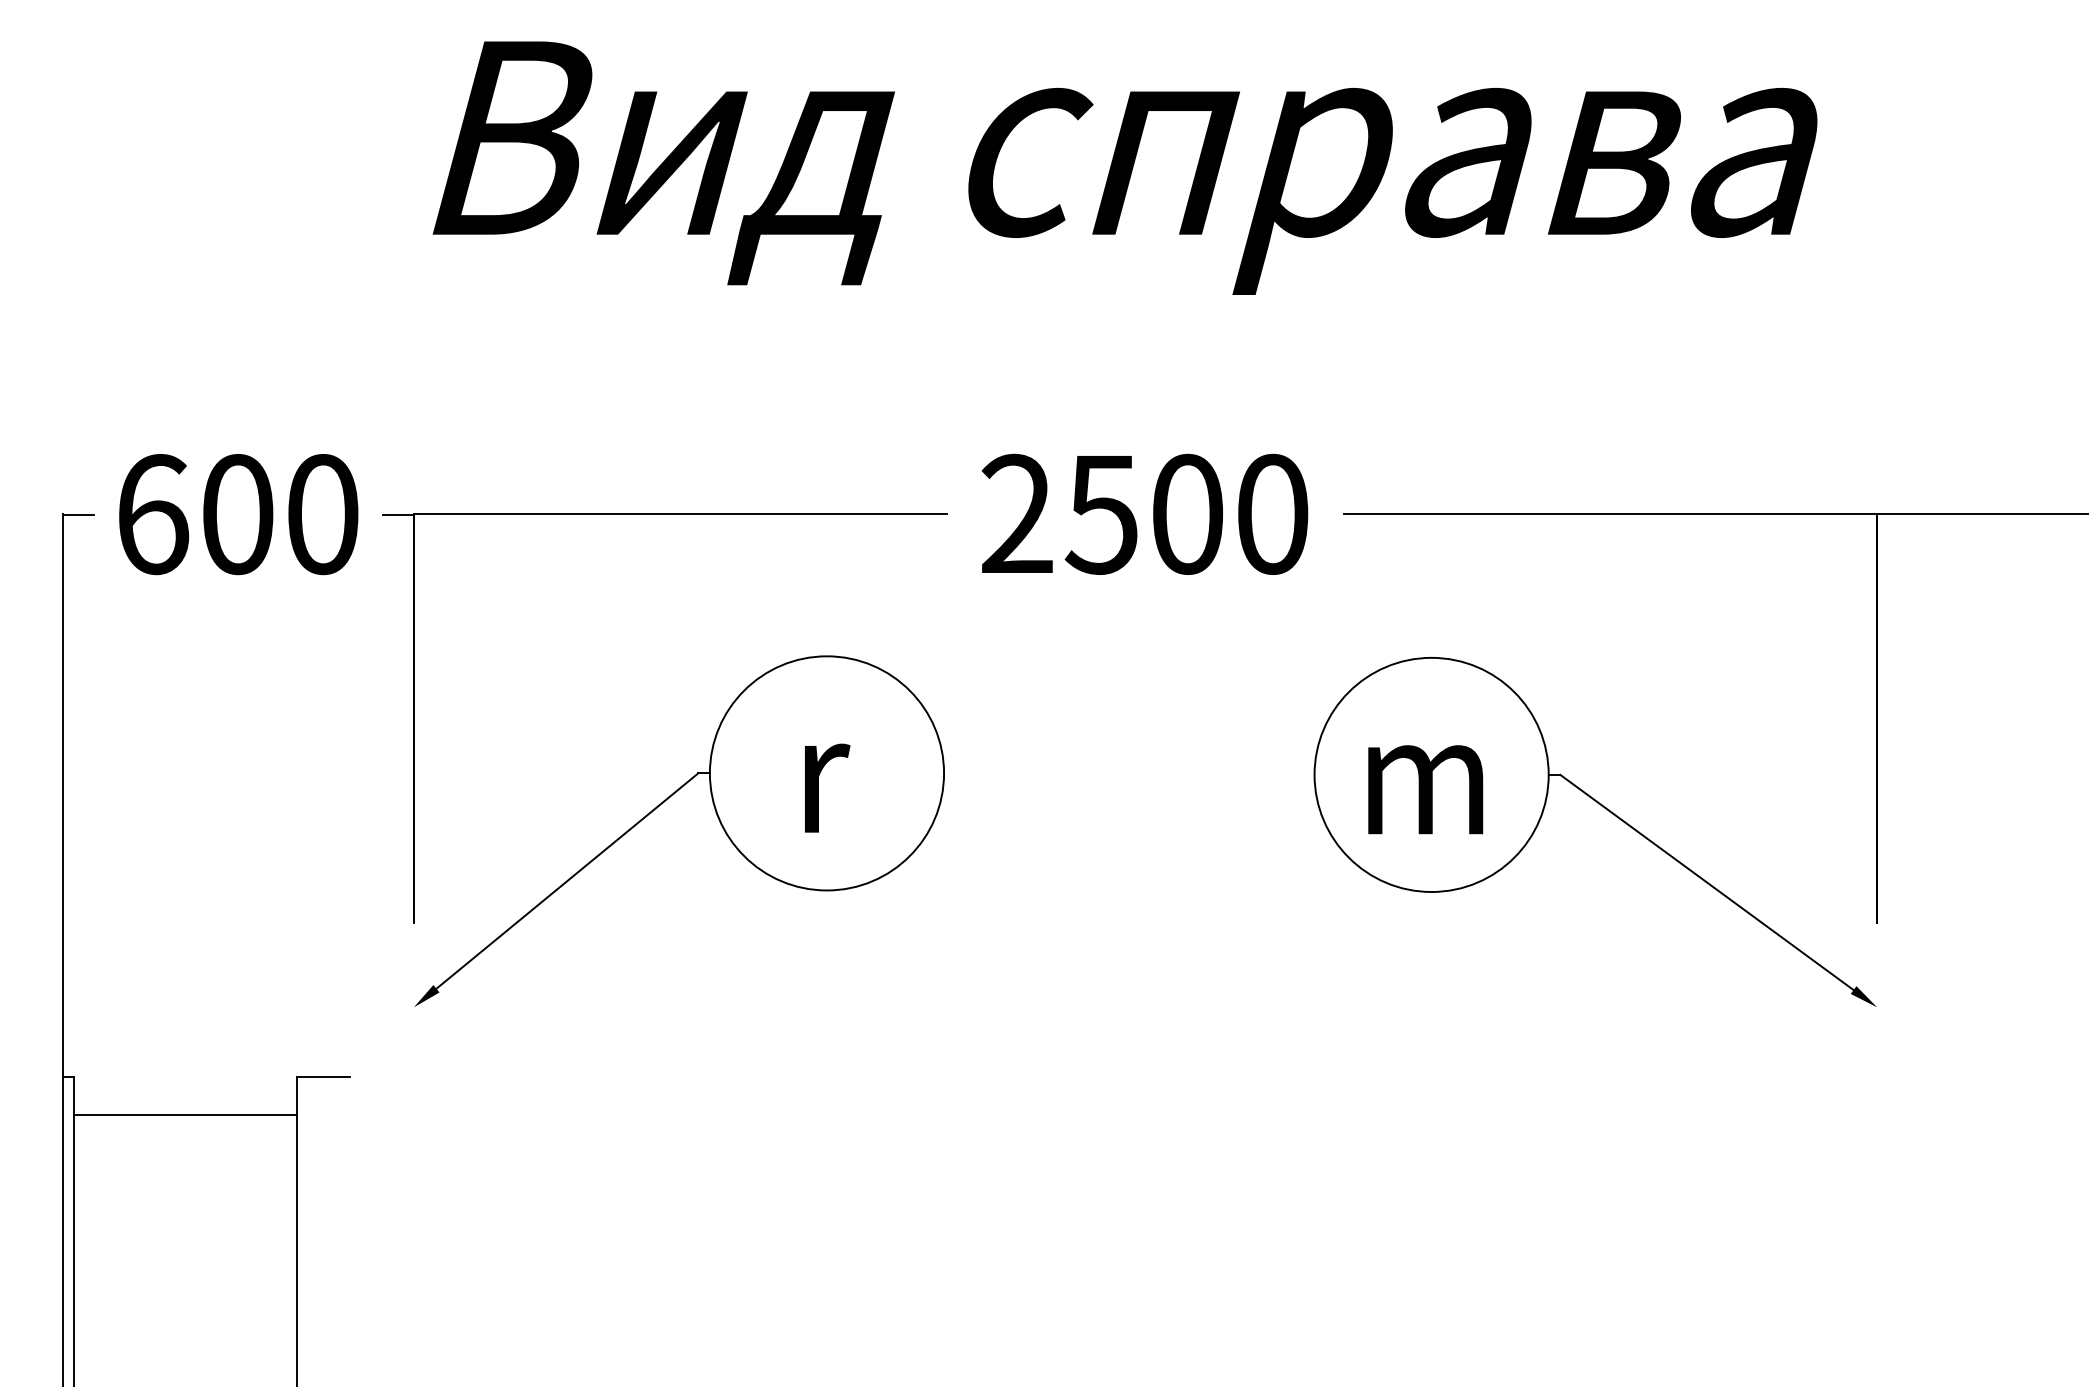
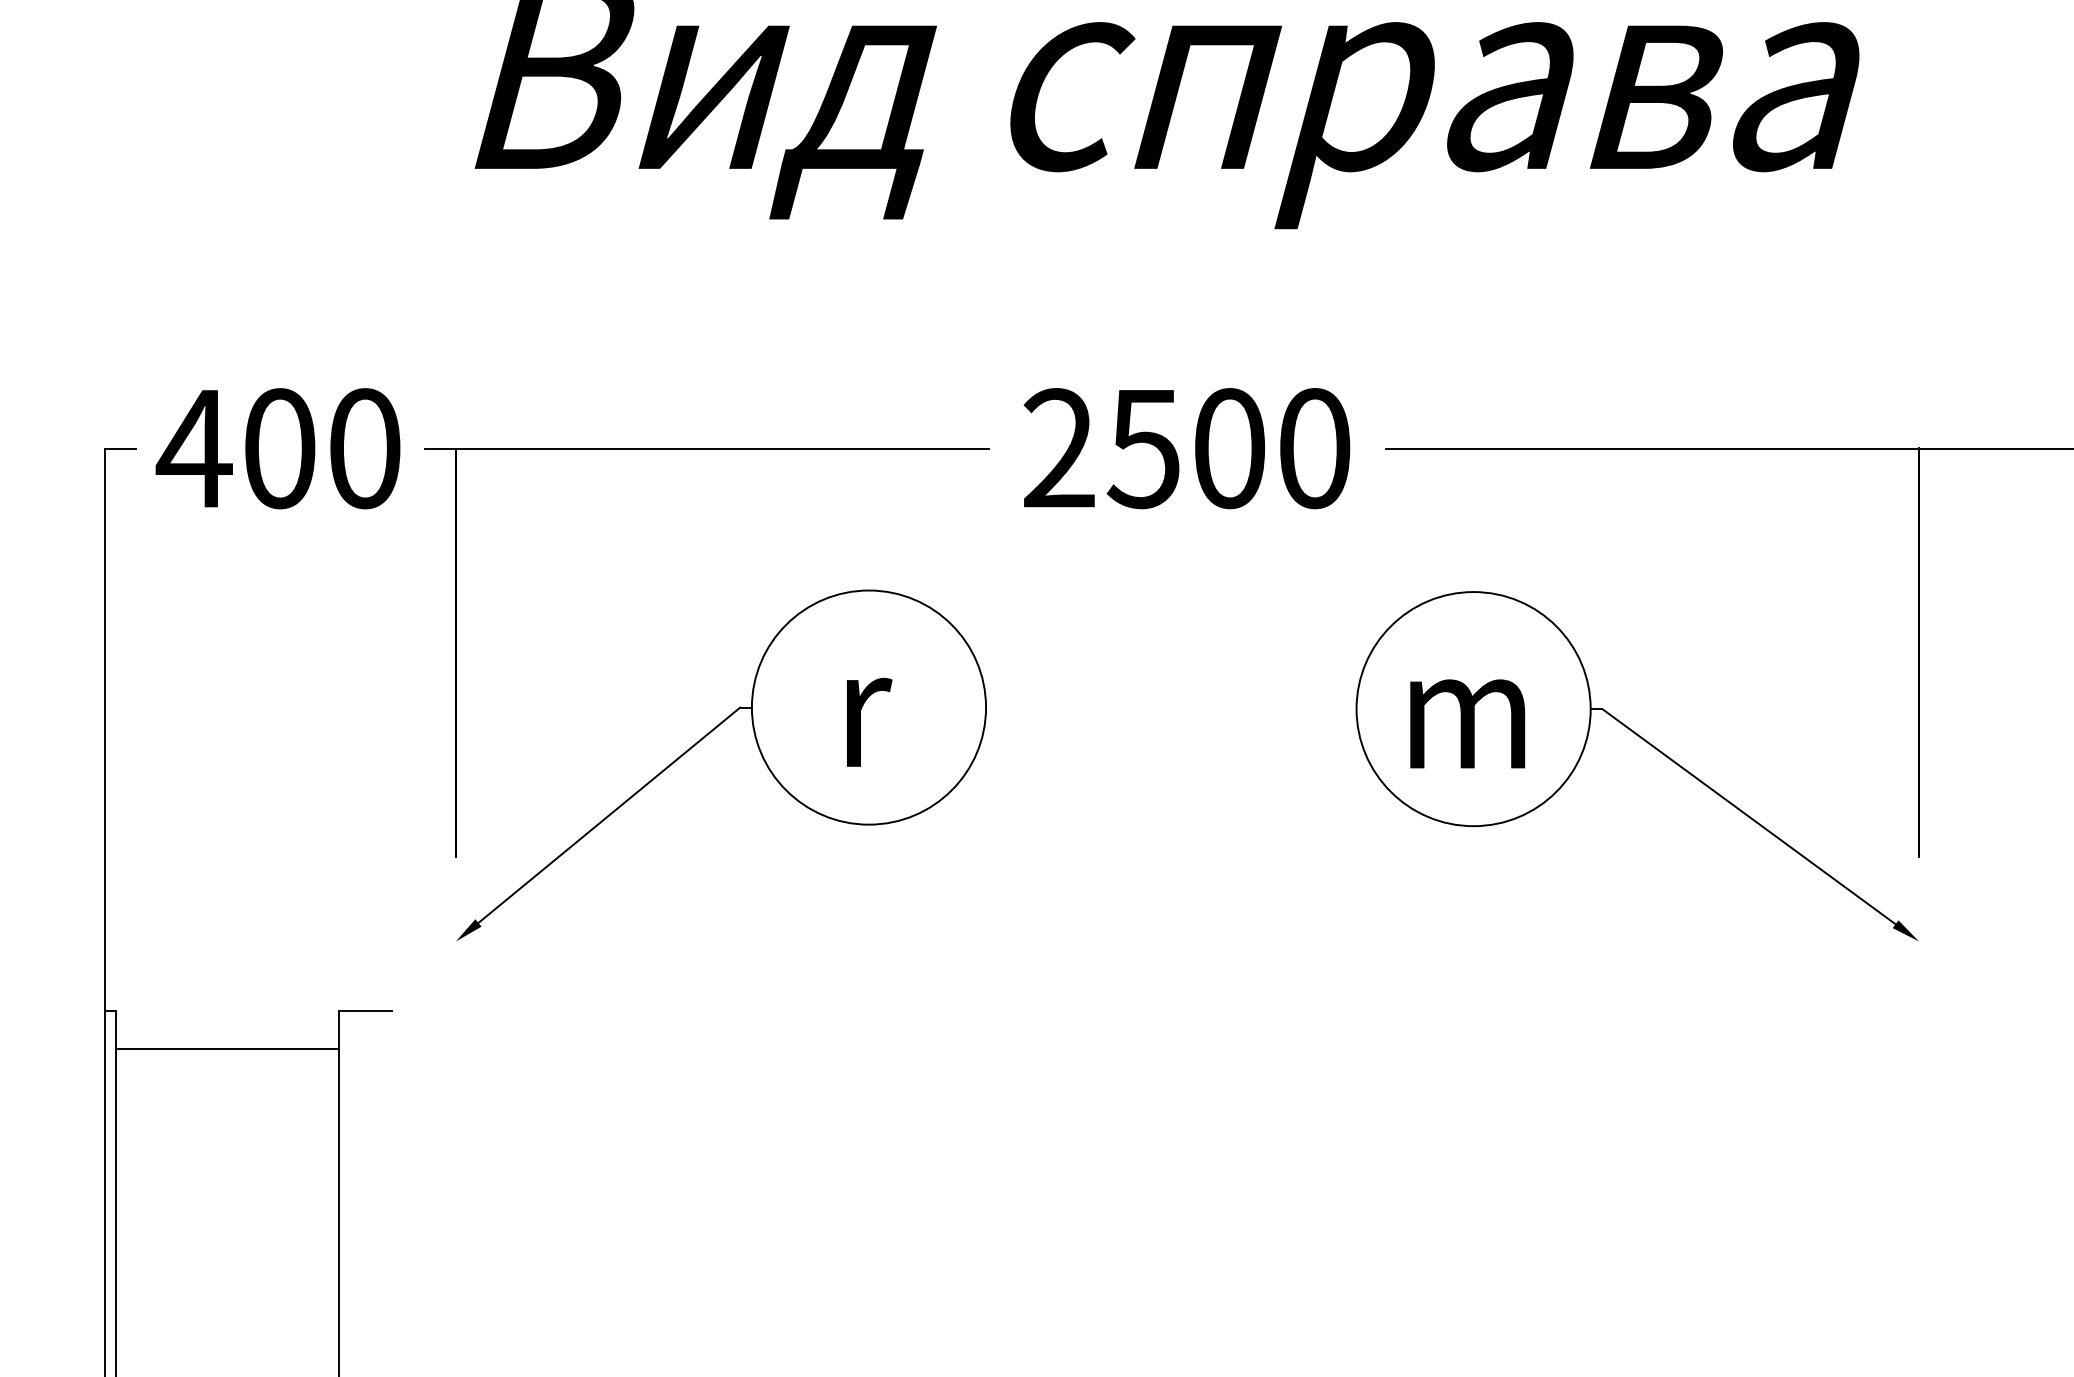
text: (151, 514) -> (193, 448), 600 -> 400

